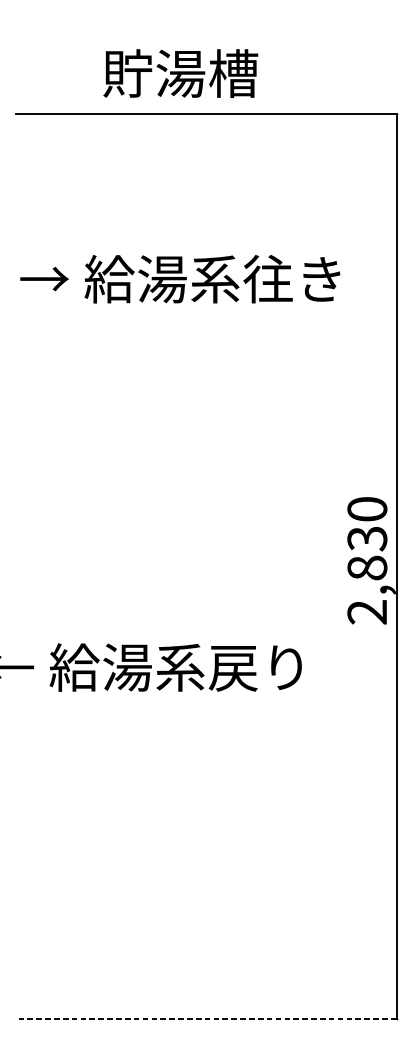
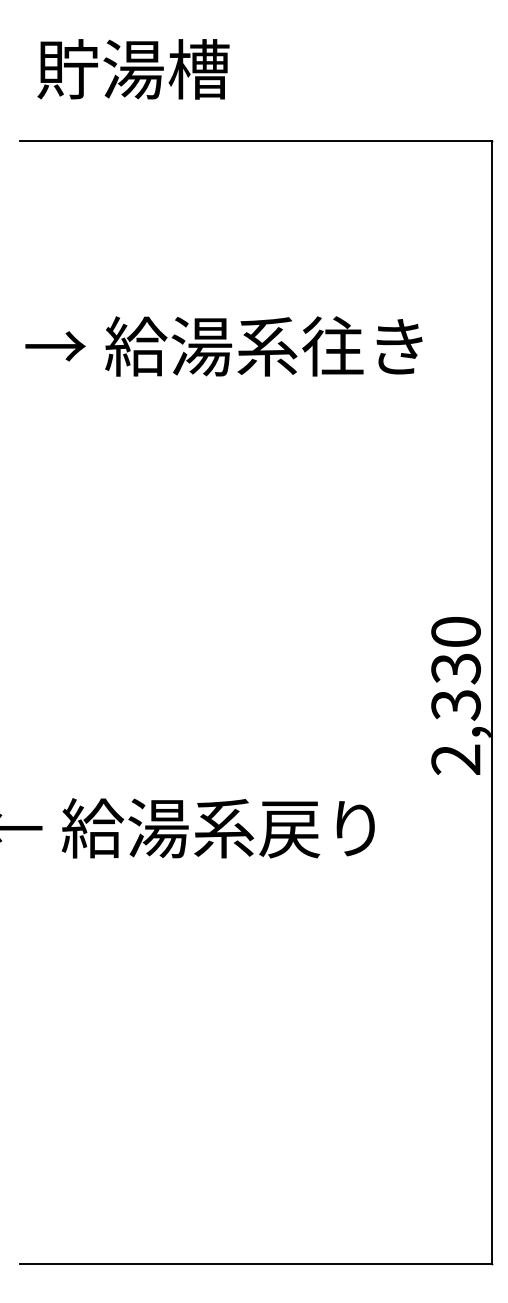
text: (180, 73) -> (133, 69), moved
text: (366, 567) -> (455, 704), 2,830 -> 2,330
line: (205, 1018) -> (255, 1263), dashed -> solid

